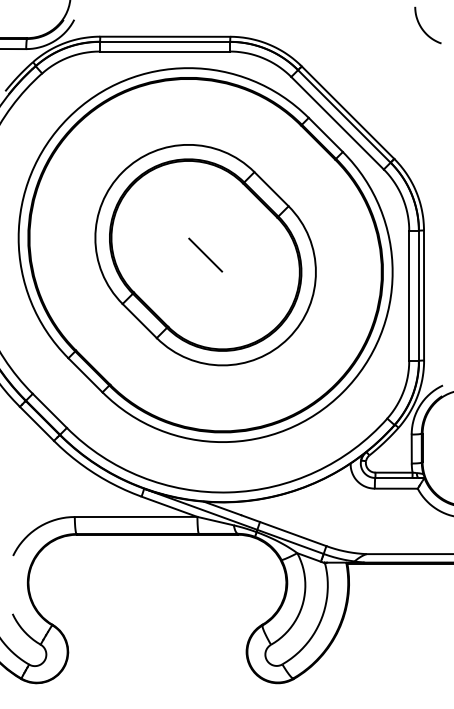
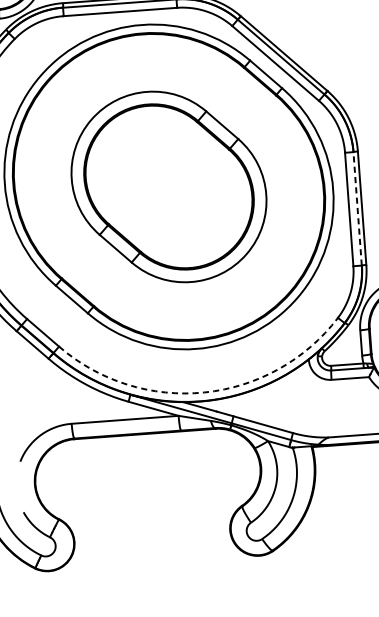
line: (205, 255) -> (168, 187), removed
line: (418, 295) -> (357, 208), solid -> dashed
arc: (229, 492) -> (205, 392), solid -> dashed

